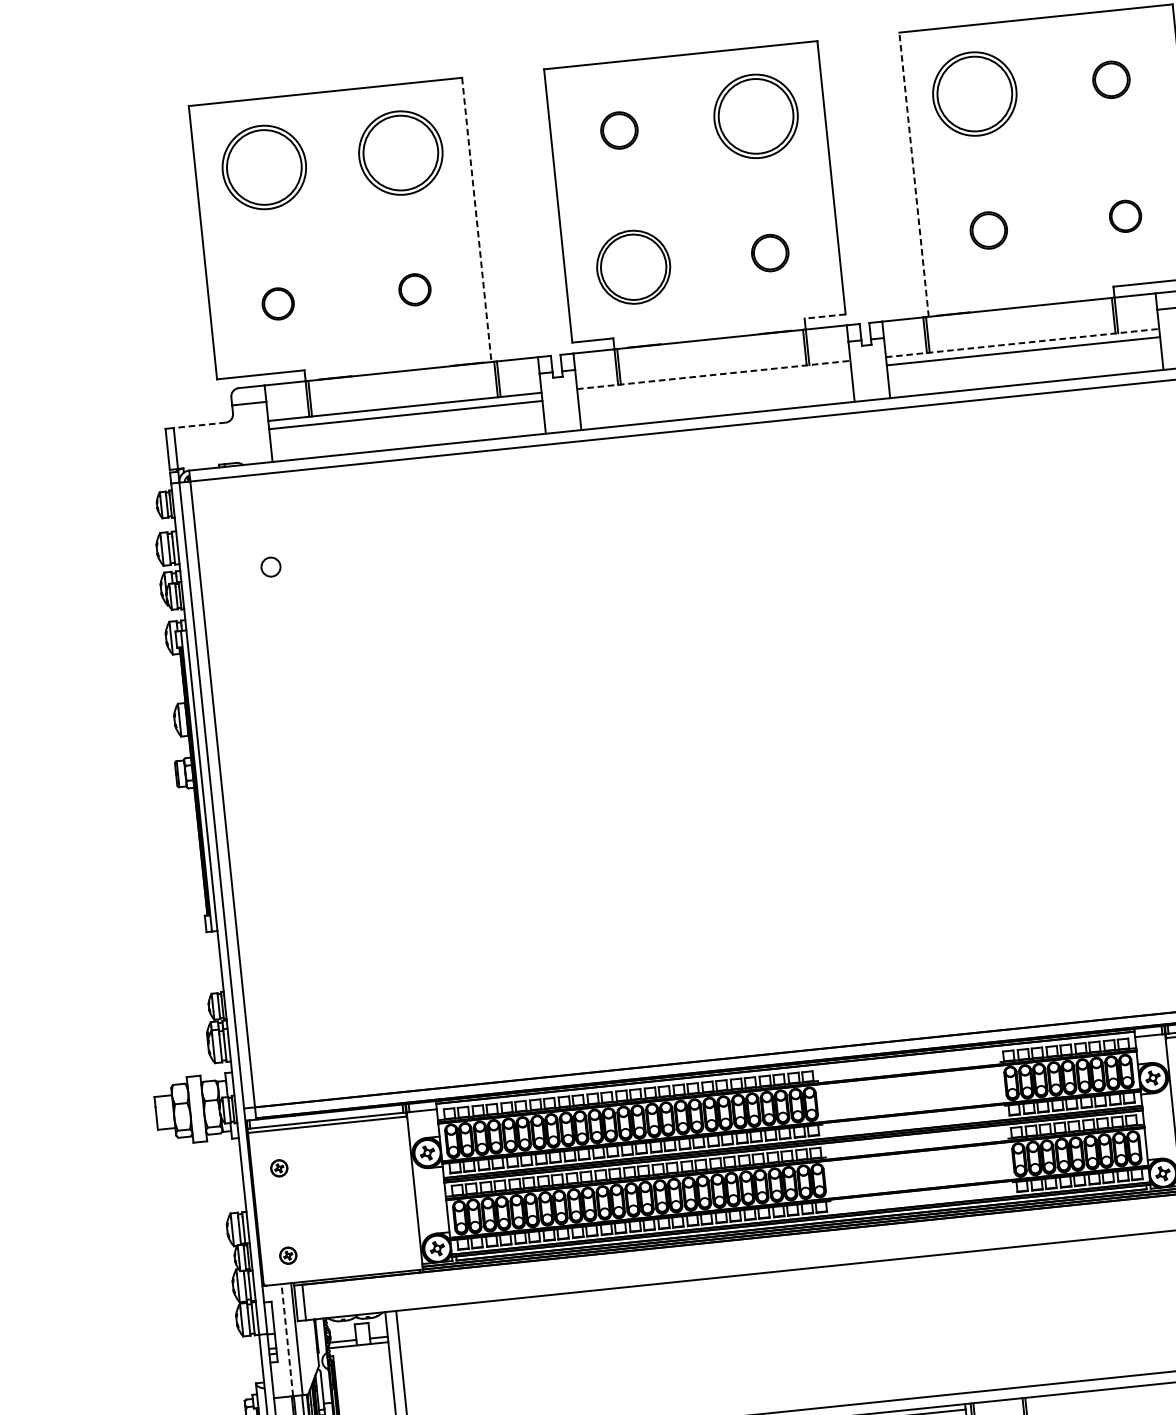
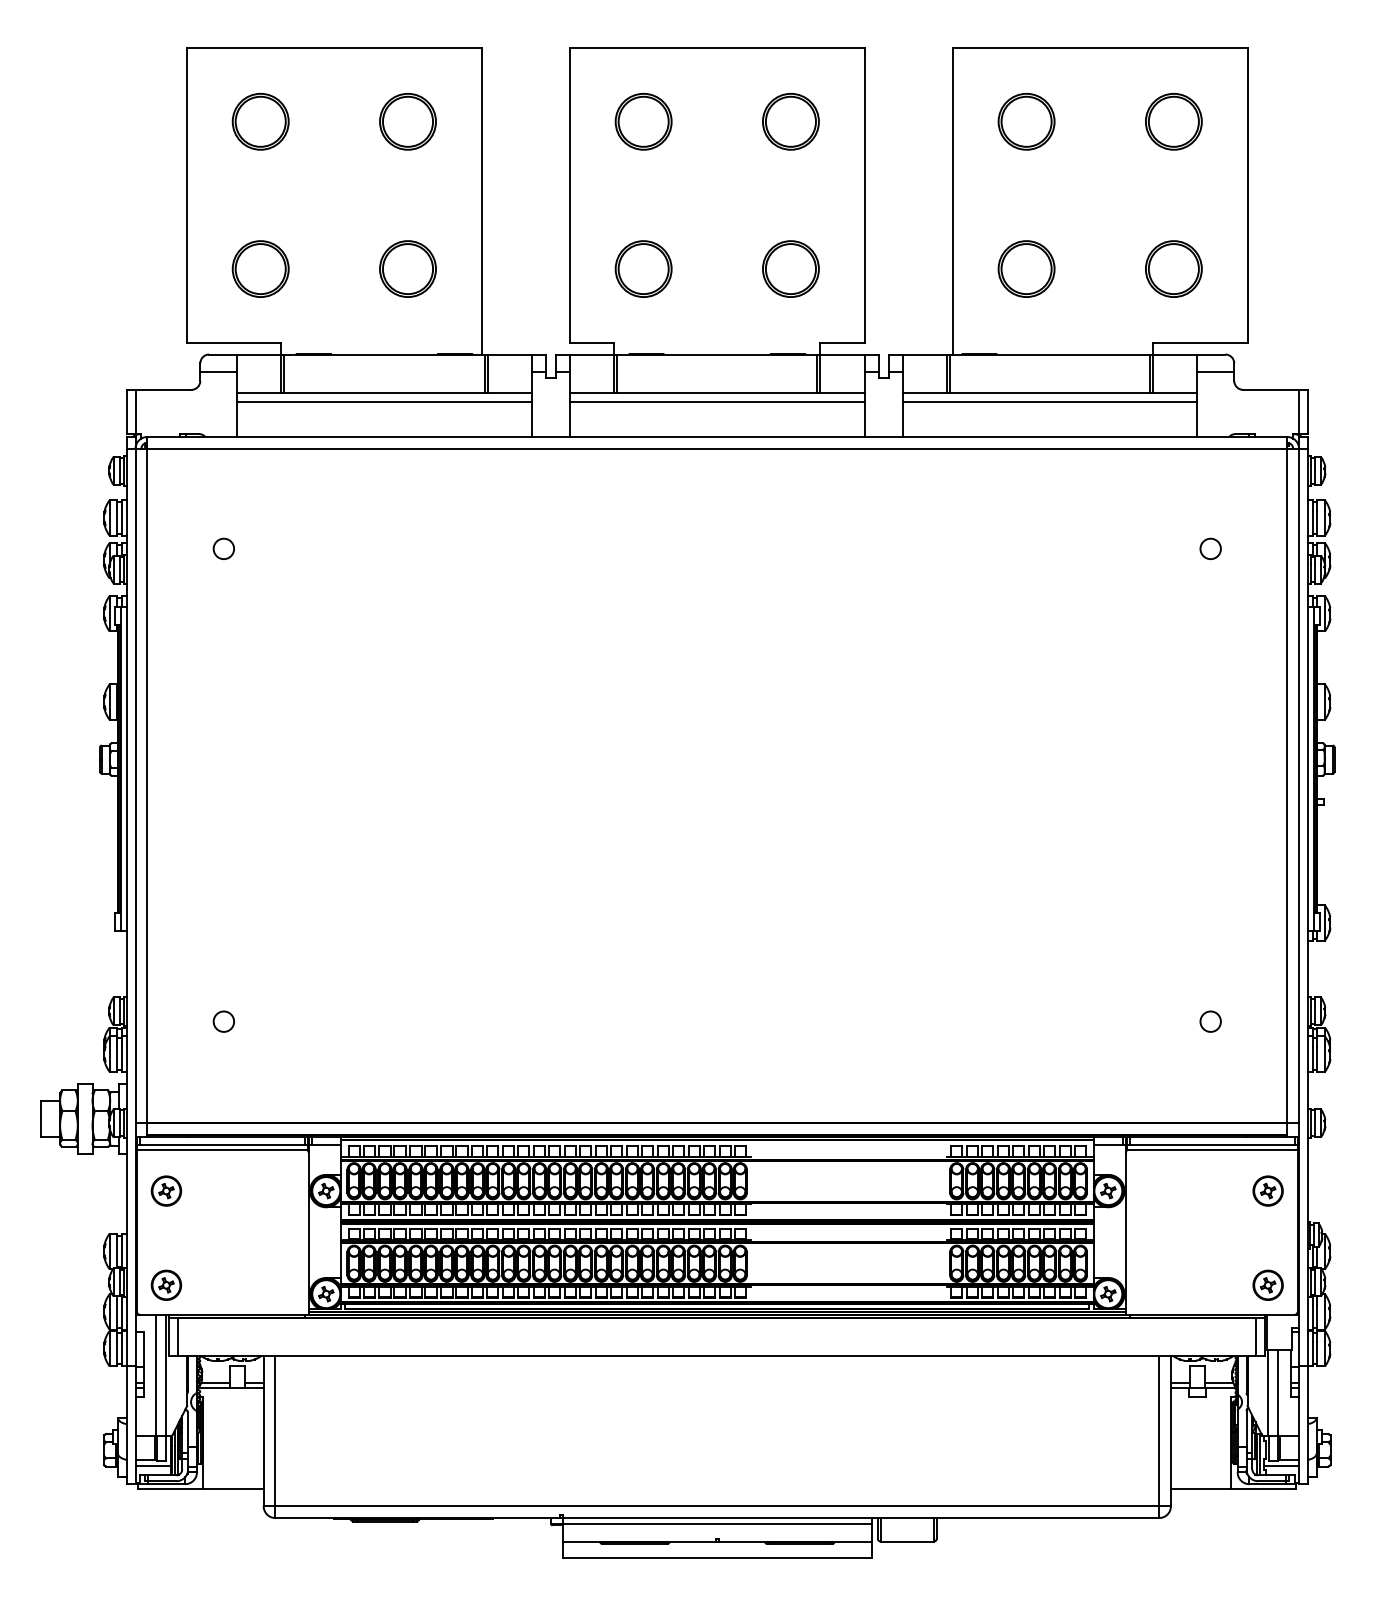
part: (1111, 79) -> (1173, 121), size x1.43
part: (974, 93) -> (1026, 121), size x0.62
part: (755, 116) -> (790, 121), size x0.62
part: (619, 130) -> (643, 121), size x1.43
part: (400, 152) -> (407, 121), size x0.62
part: (263, 167) -> (260, 121), size x0.62
line: (913, 174) -> (952, 200), dashed -> solid
part: (1125, 215) -> (1173, 268), size x1.67
line: (476, 220) -> (481, 201), dashed -> solid
part: (988, 229) -> (1026, 268), size x1.43
part: (769, 252) -> (790, 268), size x1.43
part: (633, 266) -> (643, 268), size x0.71
part: (414, 289) -> (407, 268), size x1.67
part: (278, 303) -> (260, 268), size x1.67
line: (825, 316) -> (842, 342), dashed -> solid
line: (1022, 342) -> (1050, 392), dashed -> solid
line: (713, 374) -> (717, 392), dashed -> solid
line: (714, 383) -> (717, 401), added
line: (199, 424) -> (163, 389), dashed -> solid
circle: (315, 1005) -> (223, 1021), added
part: (279, 1167) -> (166, 1190), size x1.67
part: (288, 1255) -> (166, 1284), size x1.67
line: (287, 1339) -> (156, 1374), dashed -> solid

